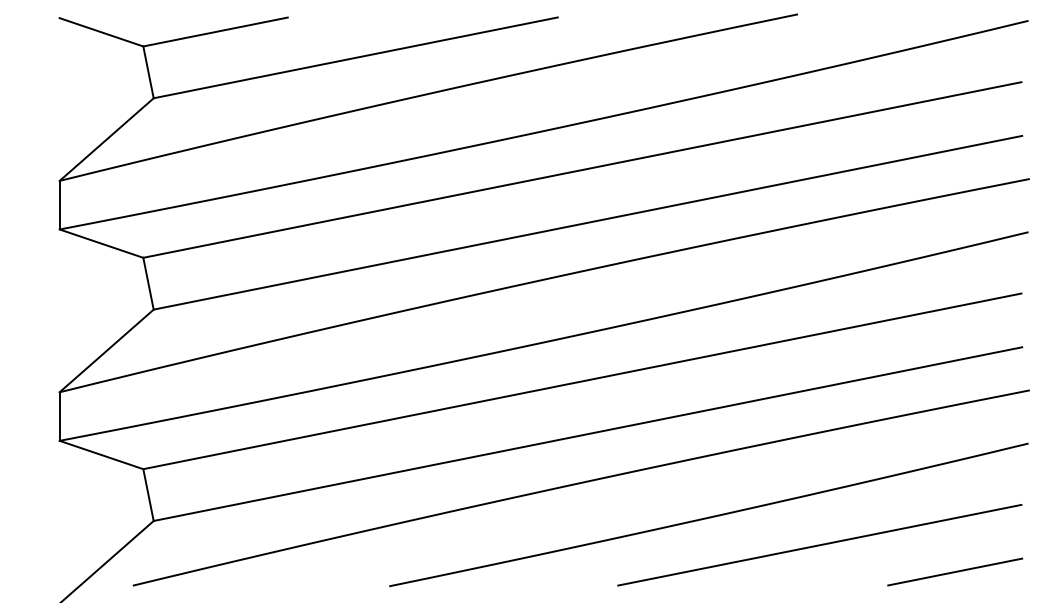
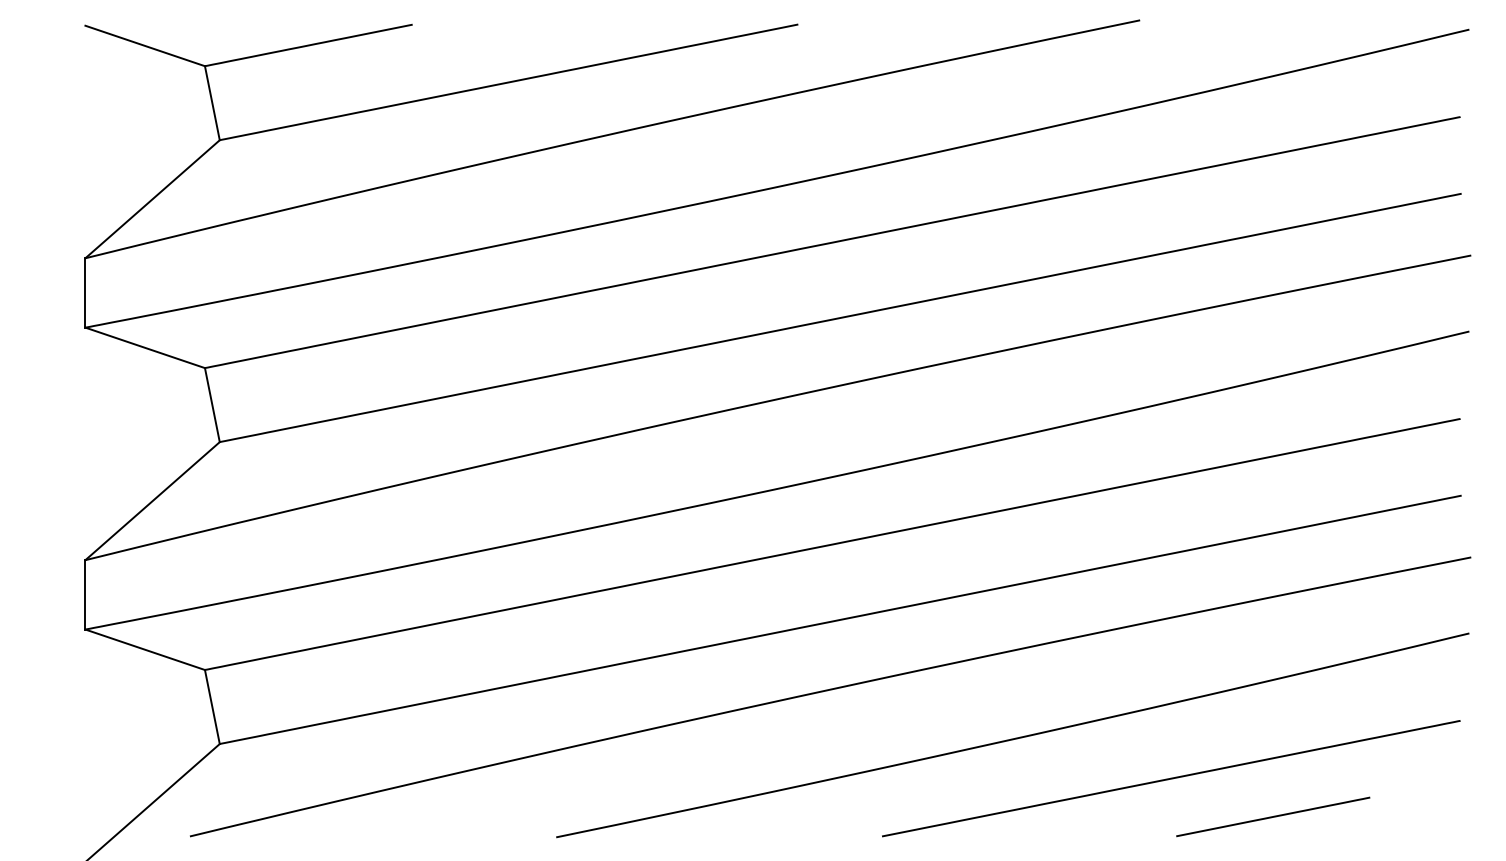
line: (955, 571) -> (1273, 816), moved

